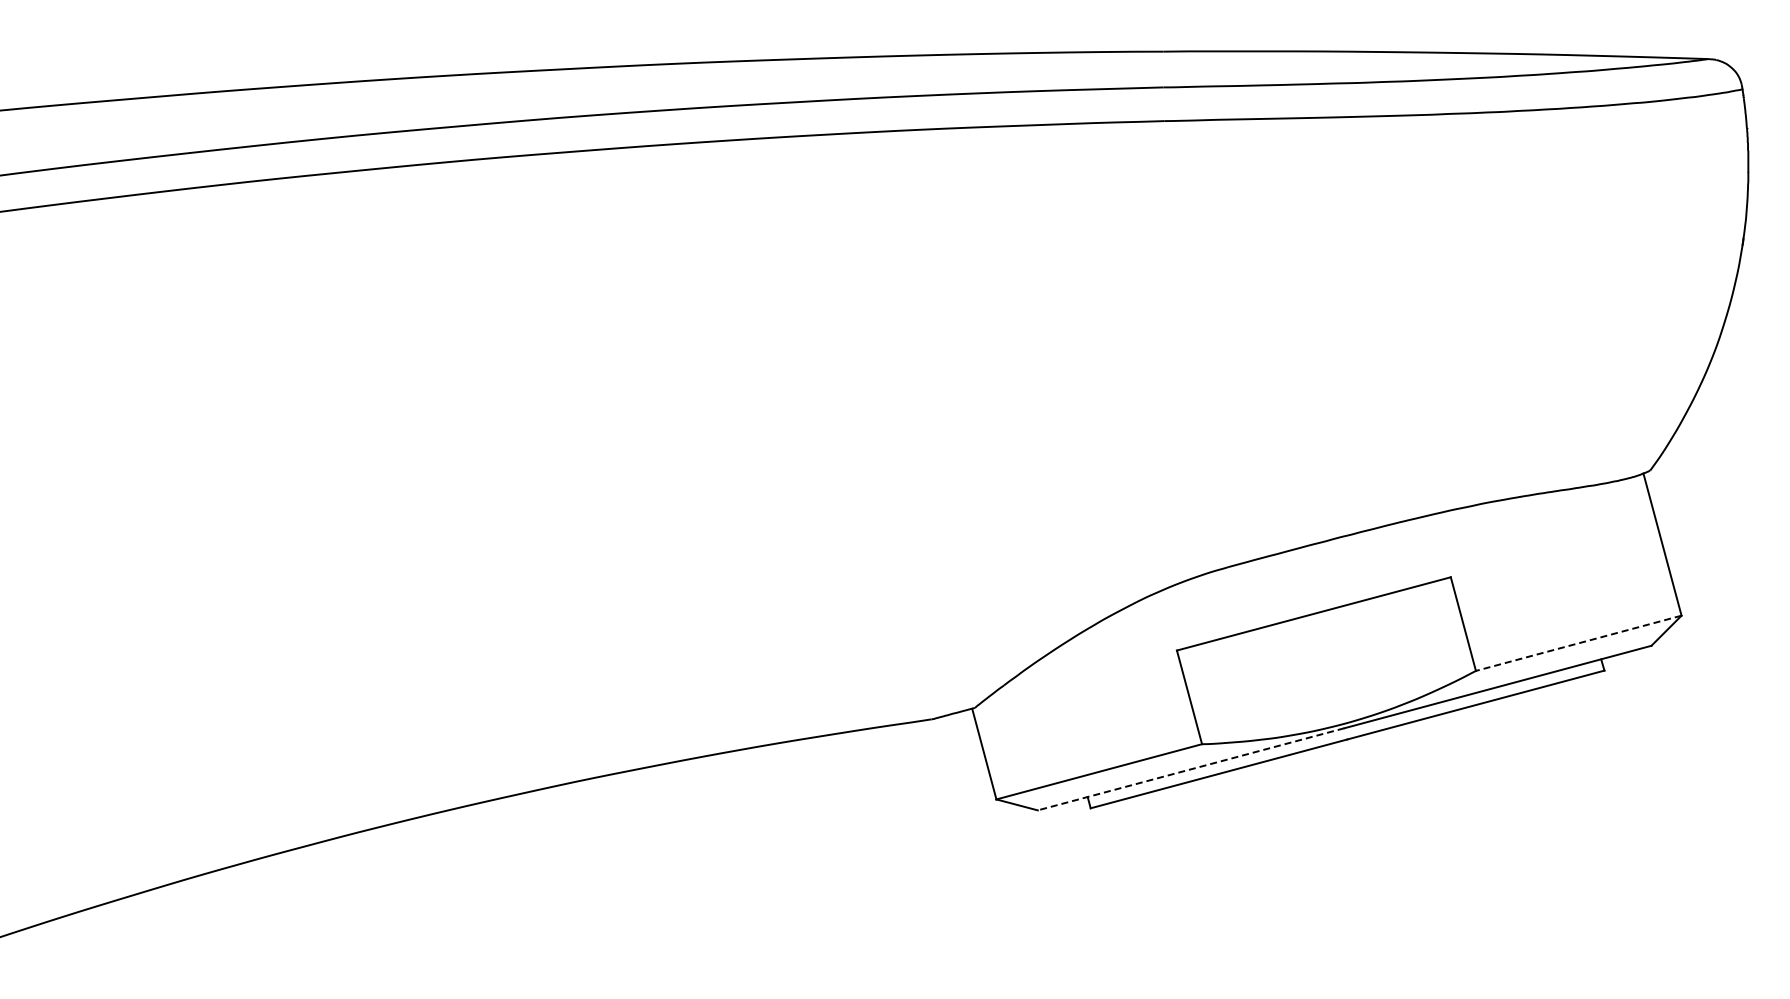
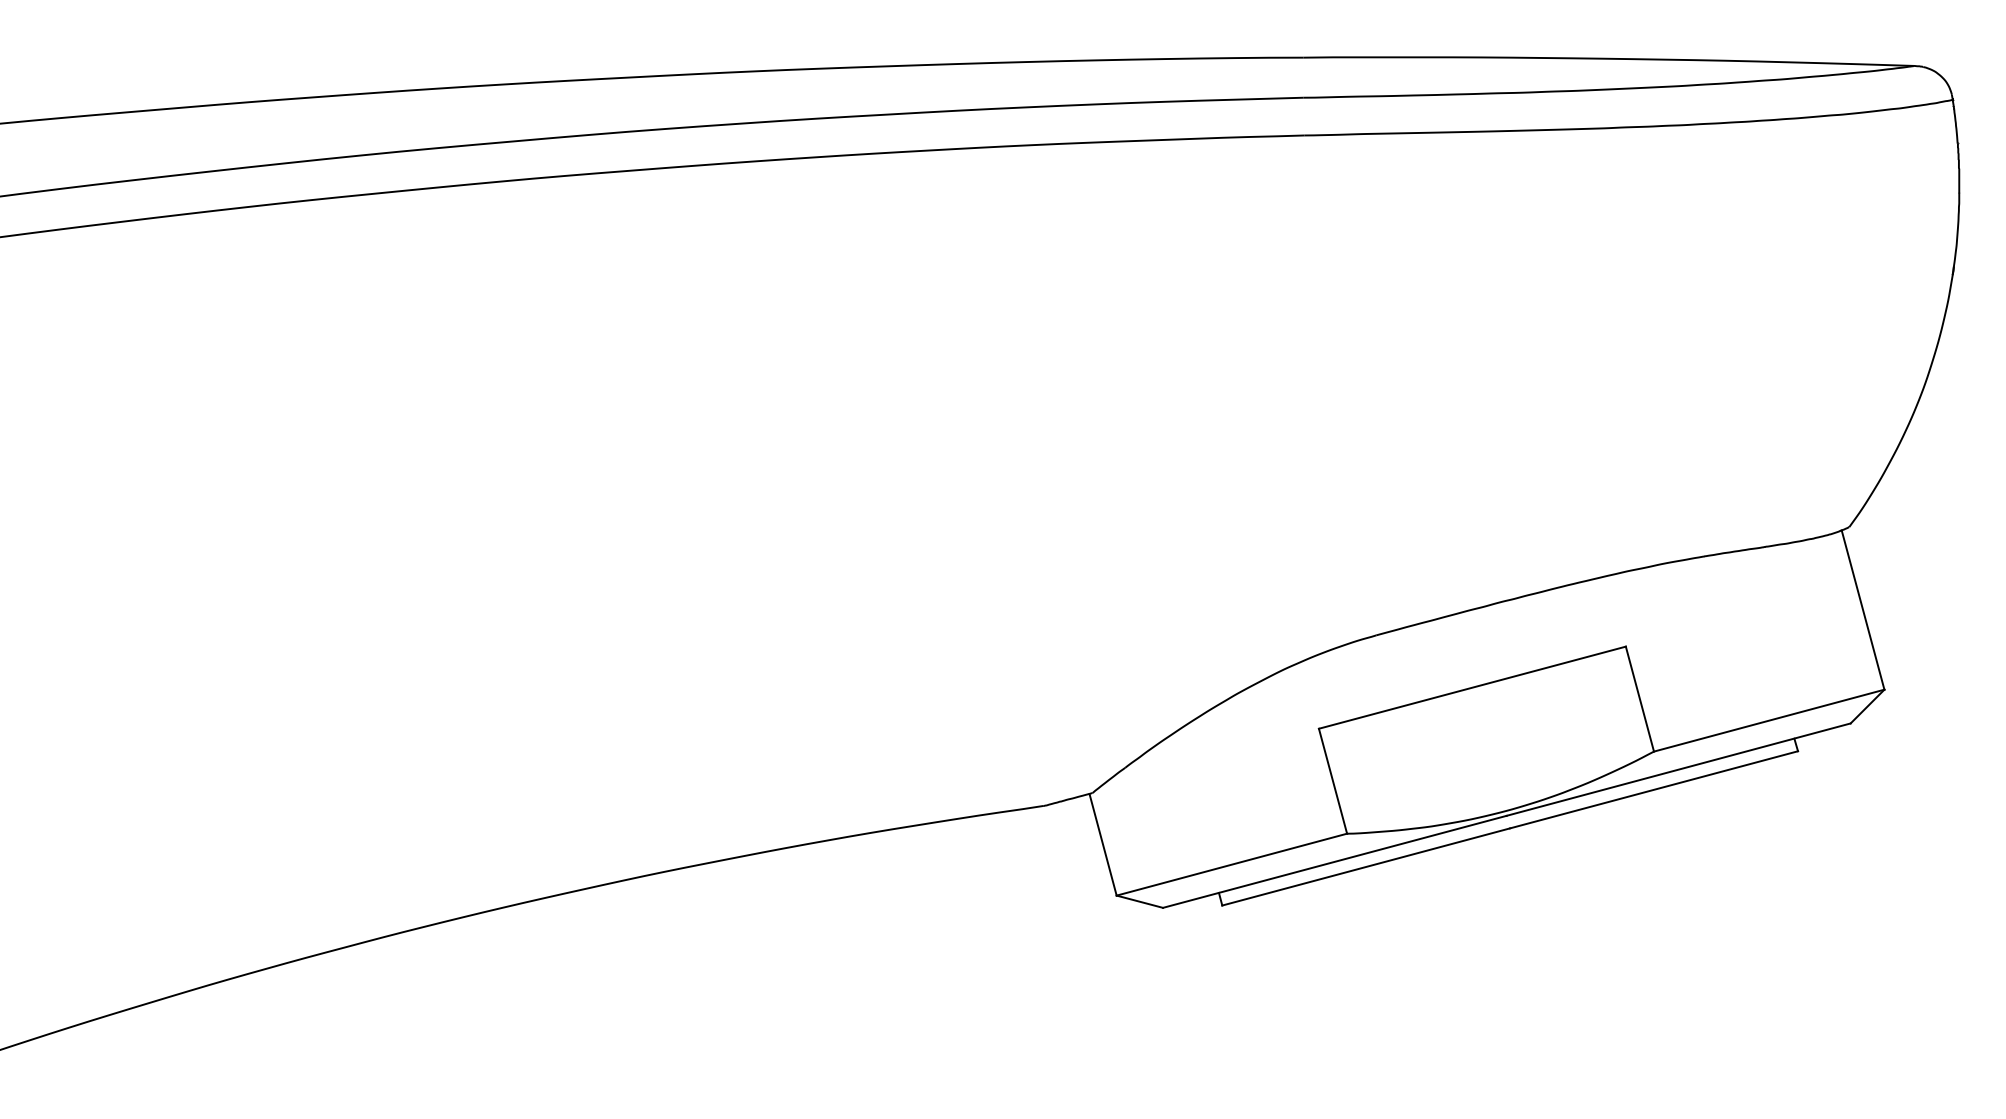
line: (1578, 643) -> (1768, 720), dashed -> solid
line: (1191, 769) -> (1335, 862), dashed -> solid

